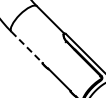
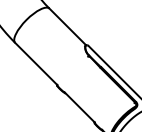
line: (27, 47) -> (36, 63), dashed -> solid

